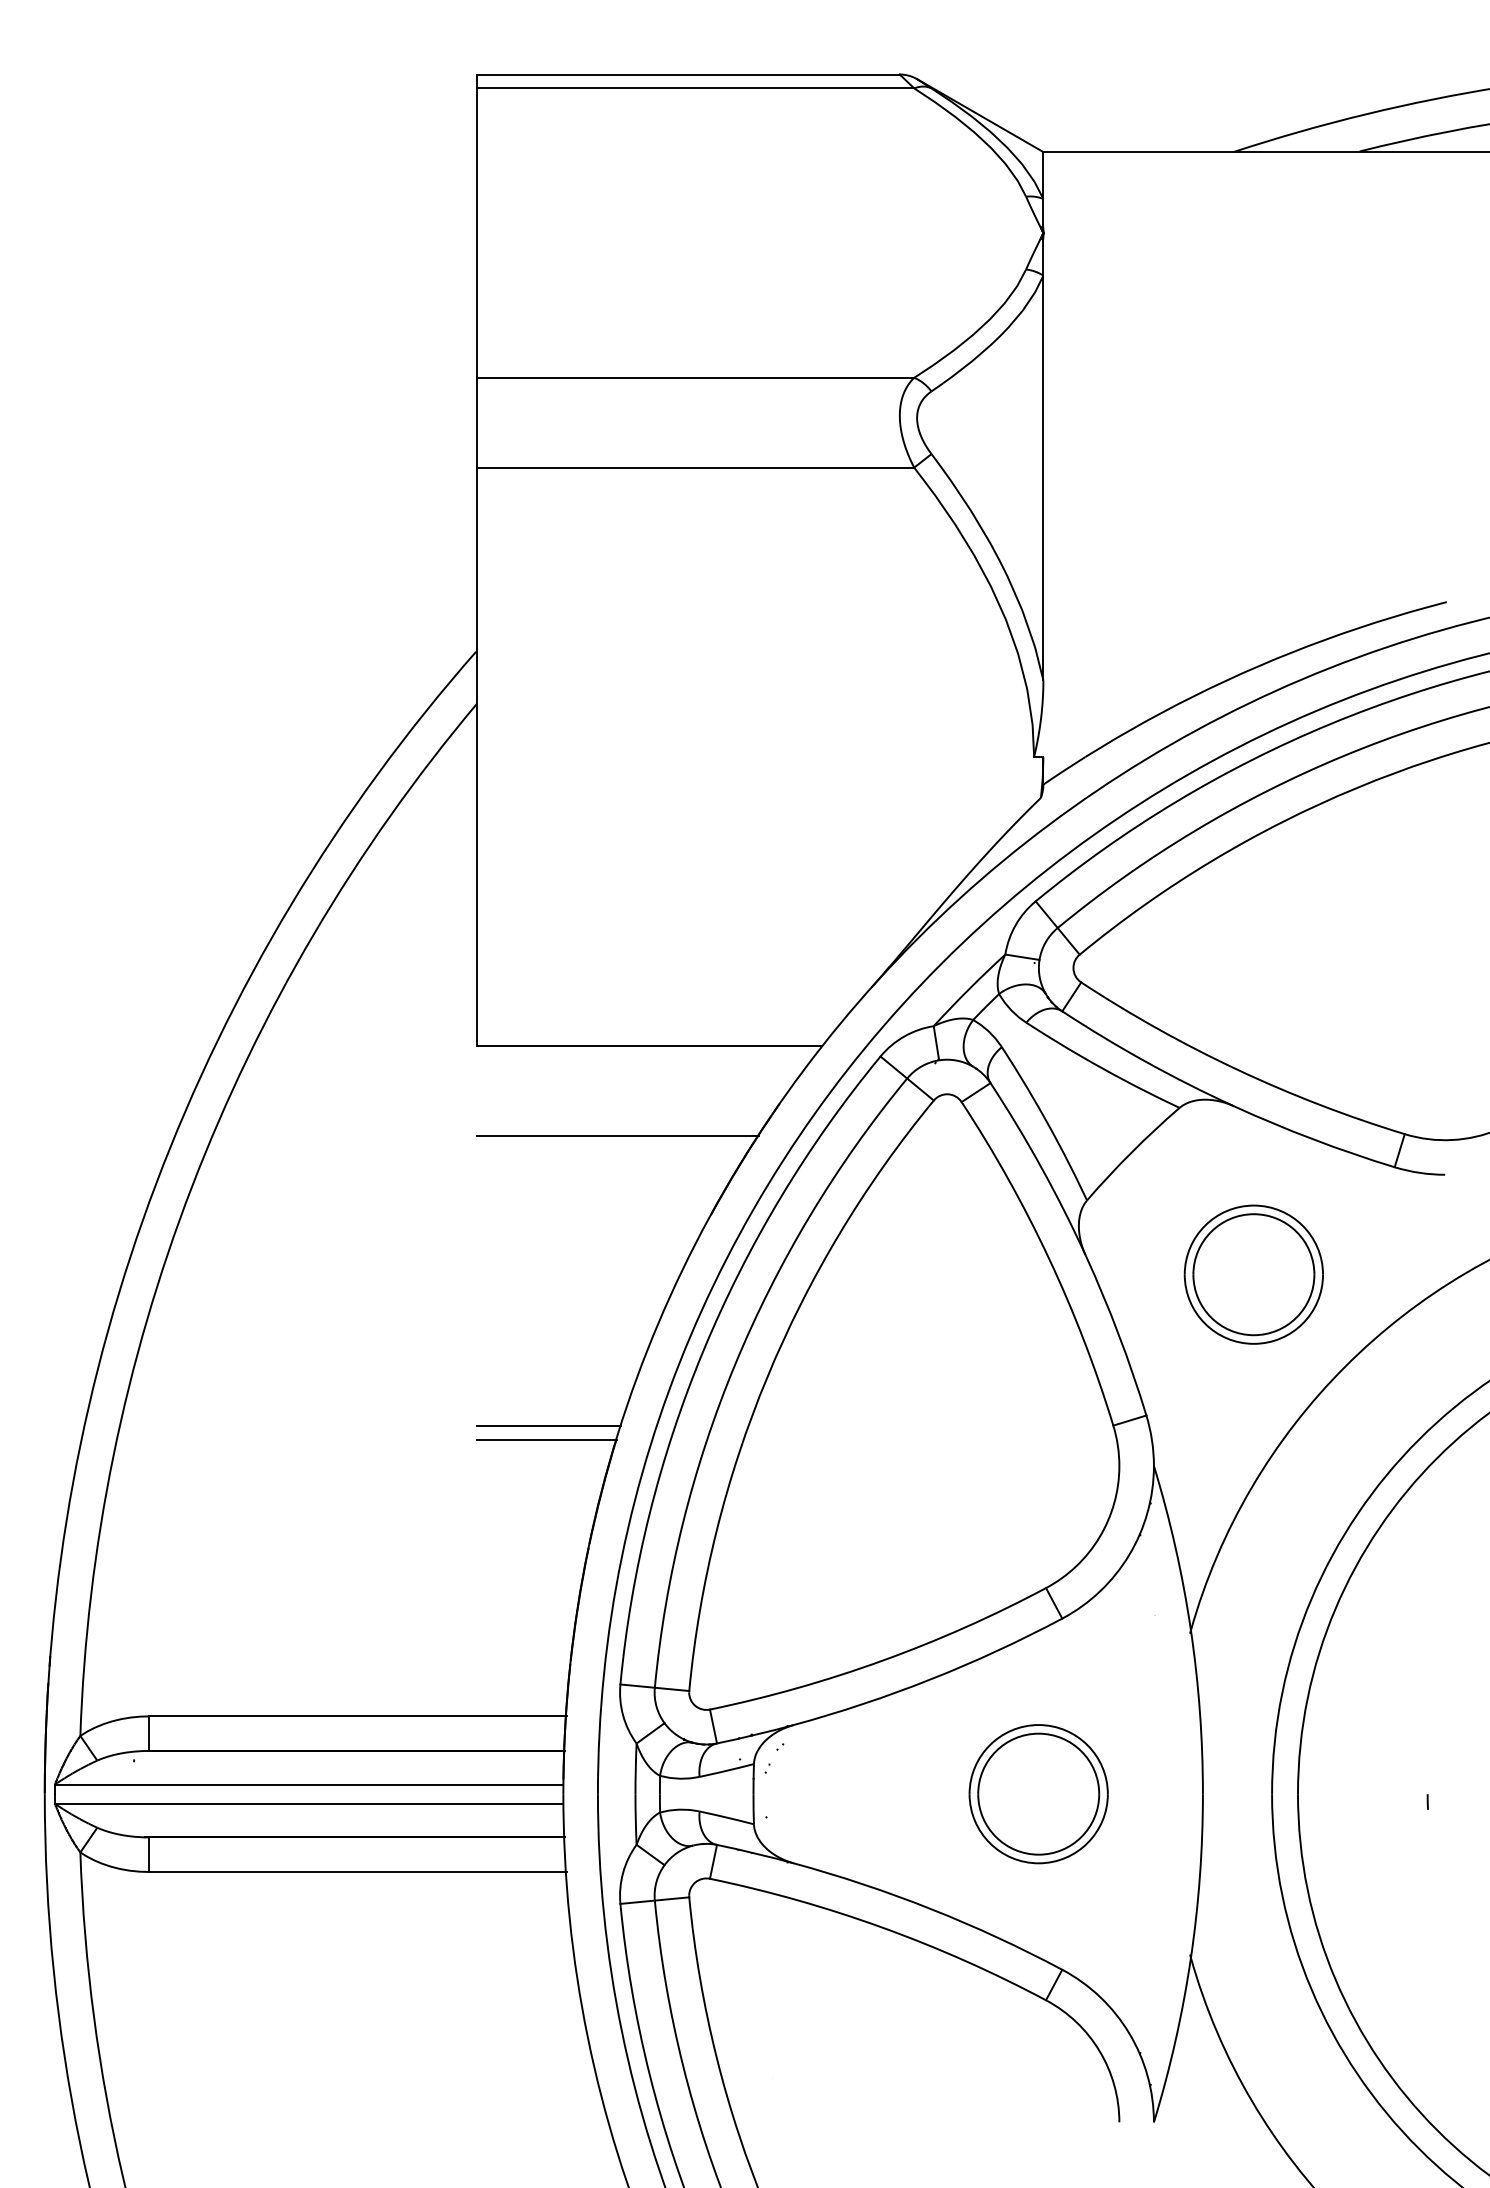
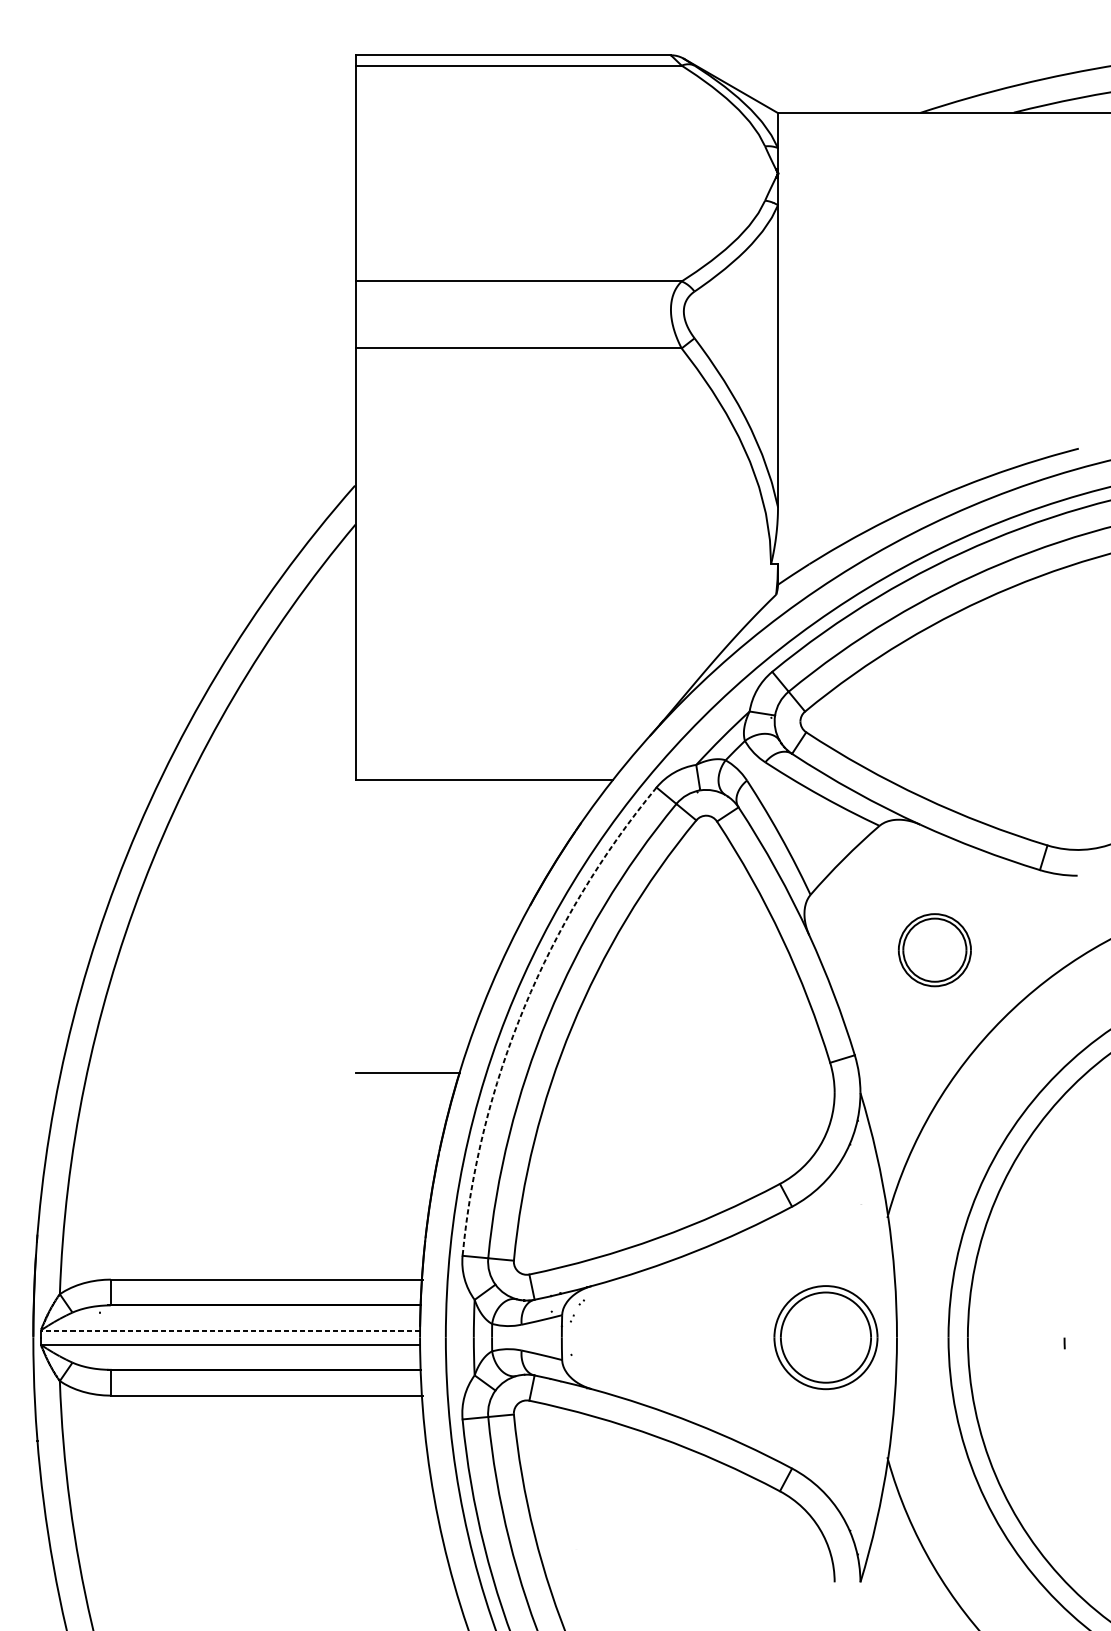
line: (617, 1136) -> (460, 847), removed
part: (1253, 1274) -> (934, 950), size x0.7
arc: (703, 1350) -> (524, 1006), solid -> dashed
line: (548, 1425) -> (408, 1062), removed
line: (308, 1784) -> (230, 1330), solid -> dashed
part: (1038, 1794) -> (825, 1337), moved

